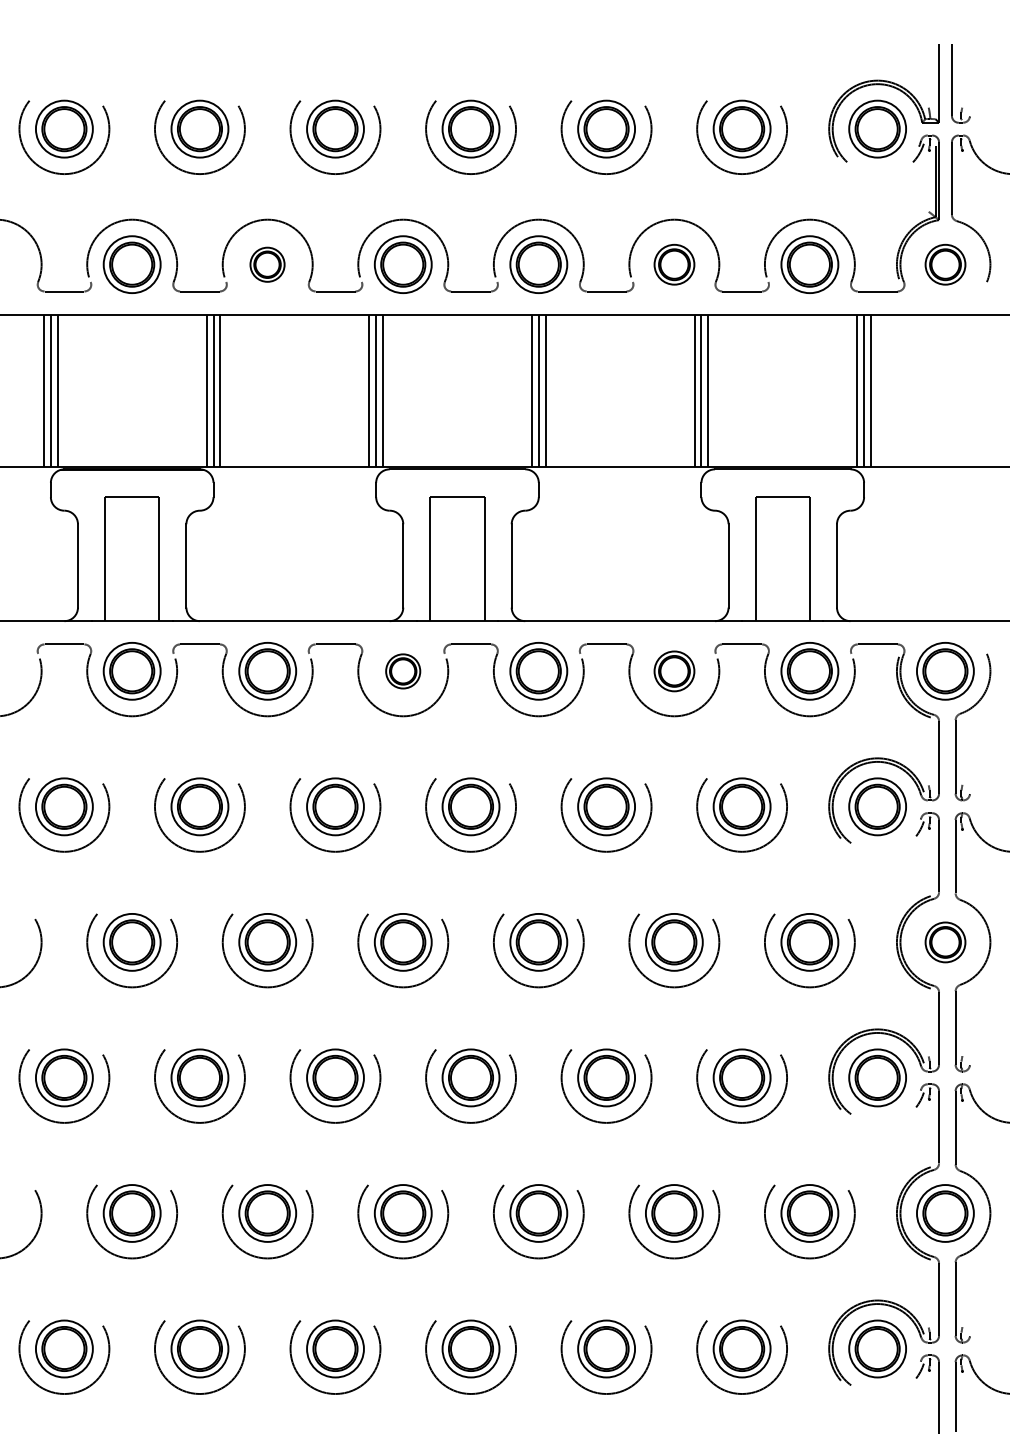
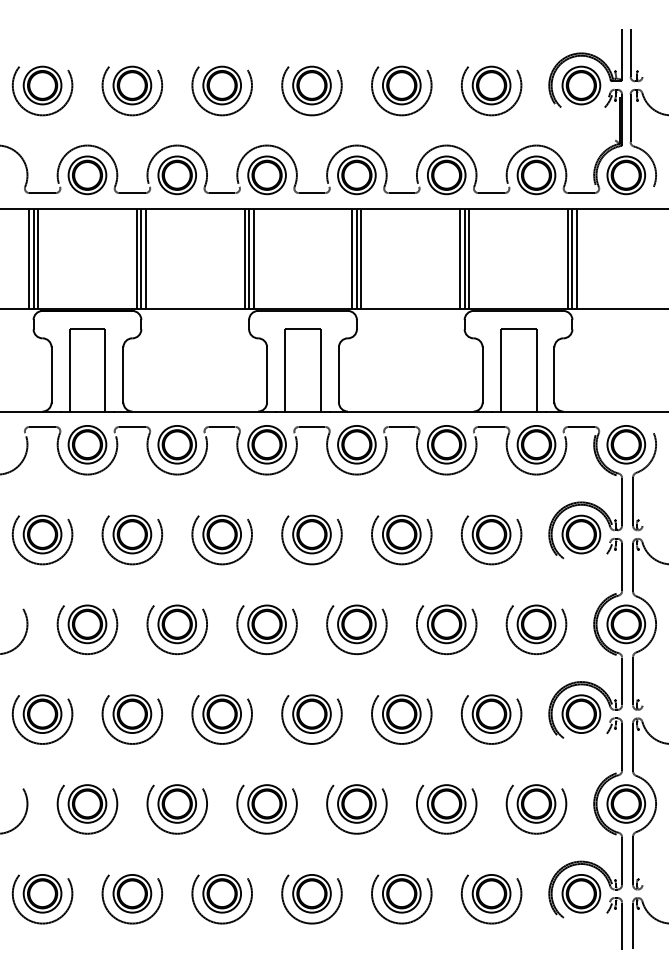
part: (266, 264) -> (176, 175), size x1.67
part: (674, 264) -> (446, 175), size x1.43
part: (945, 264) -> (626, 175), size x1.43
part: (402, 670) -> (266, 444), size x1.67
part: (674, 670) -> (446, 444), size x1.43
part: (945, 942) -> (626, 624), size x1.43

